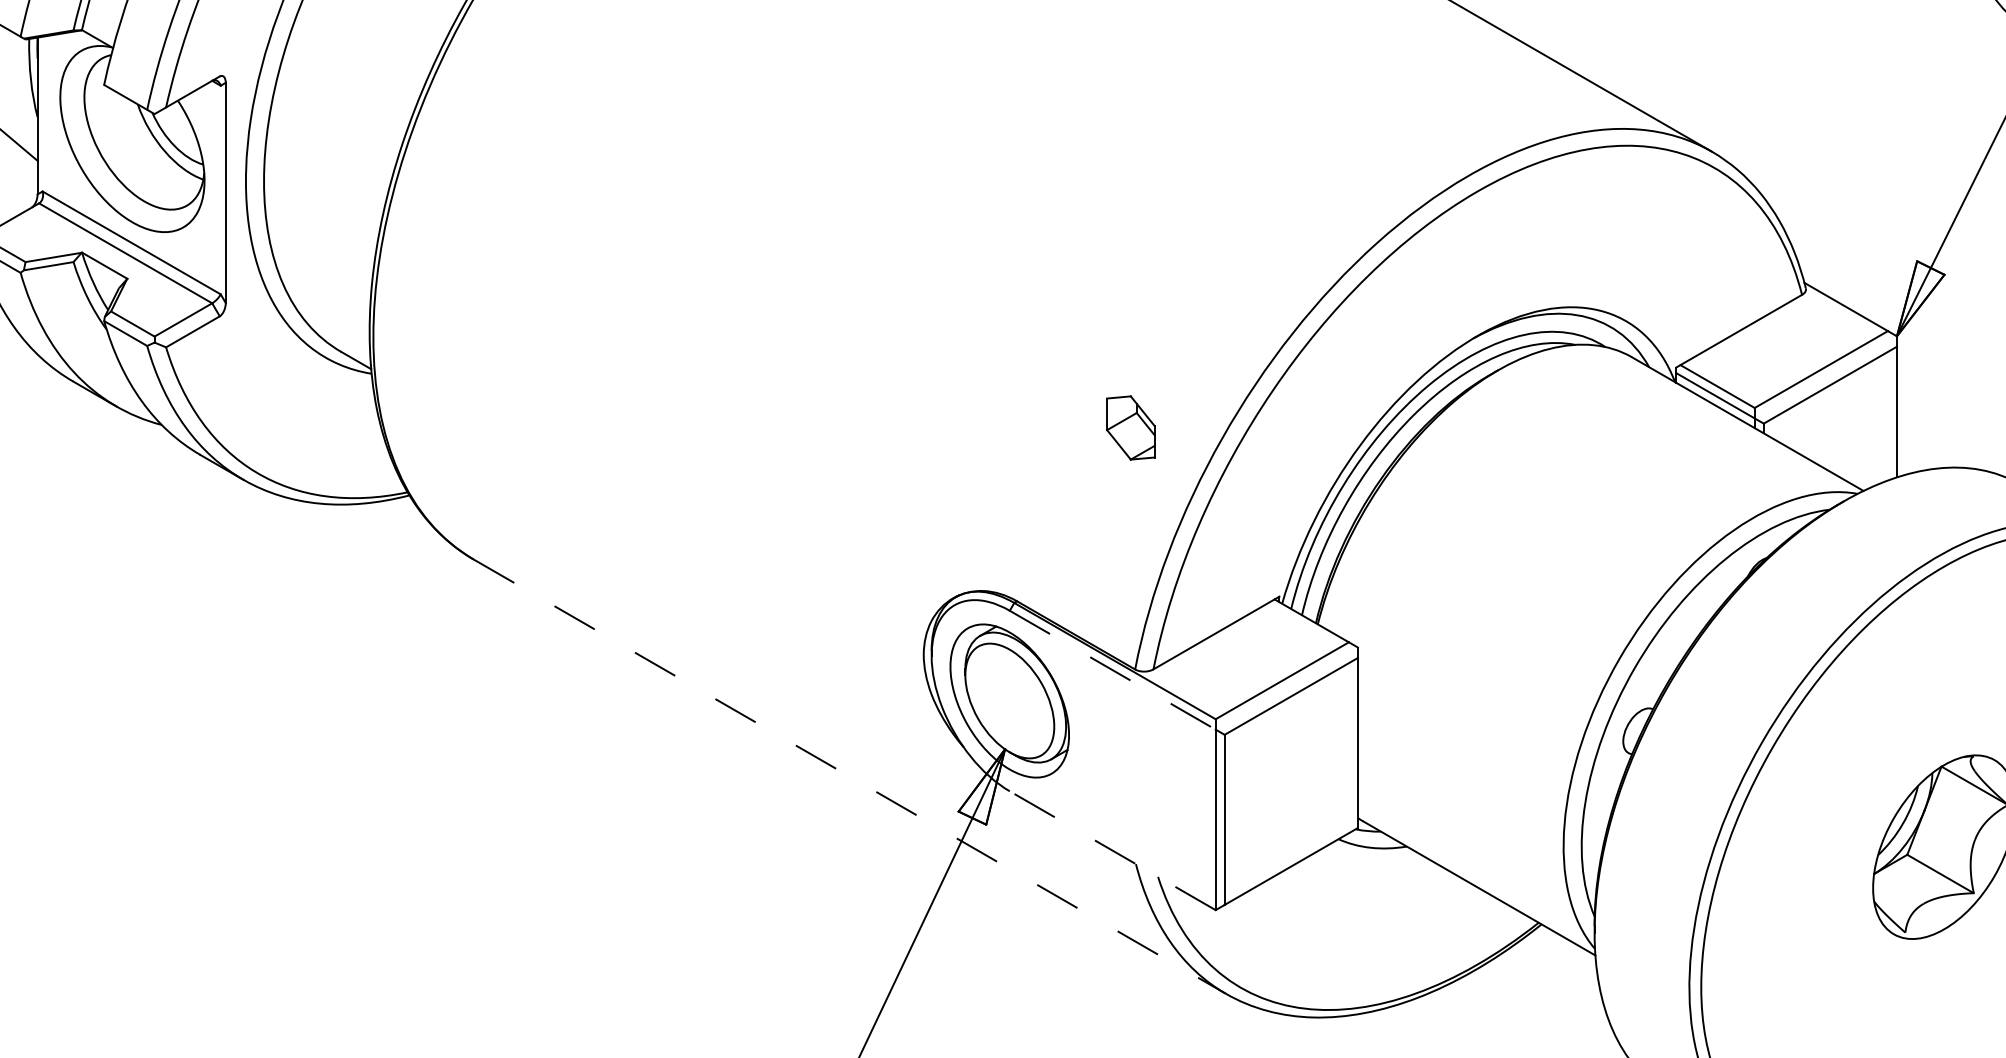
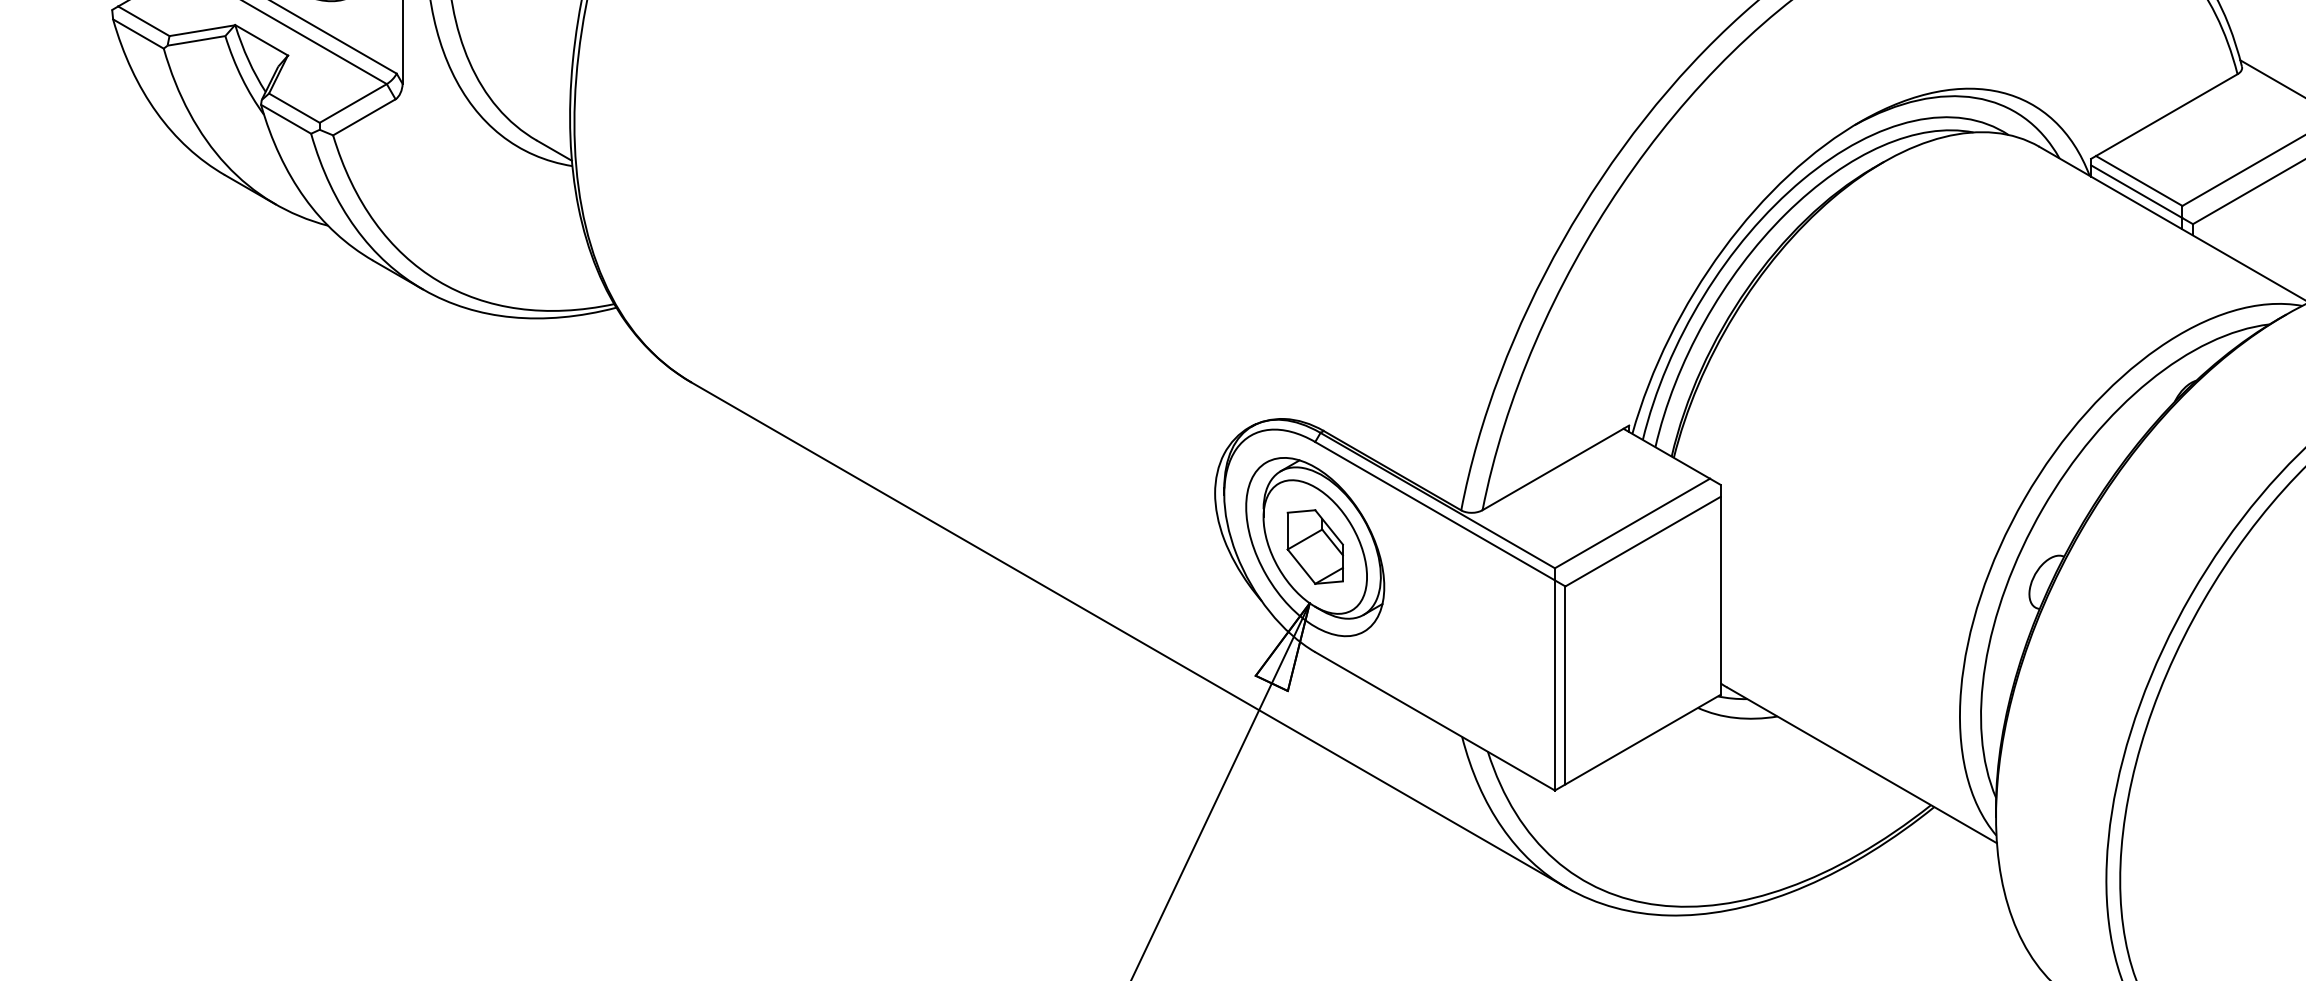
part: (1130, 427) -> (1314, 546), moved
line: (1112, 670) -> (1434, 511), dashed -> solid
line: (849, 776) -> (1128, 634), dashed -> solid
line: (1112, 850) -> (1434, 721), dashed -> solid

